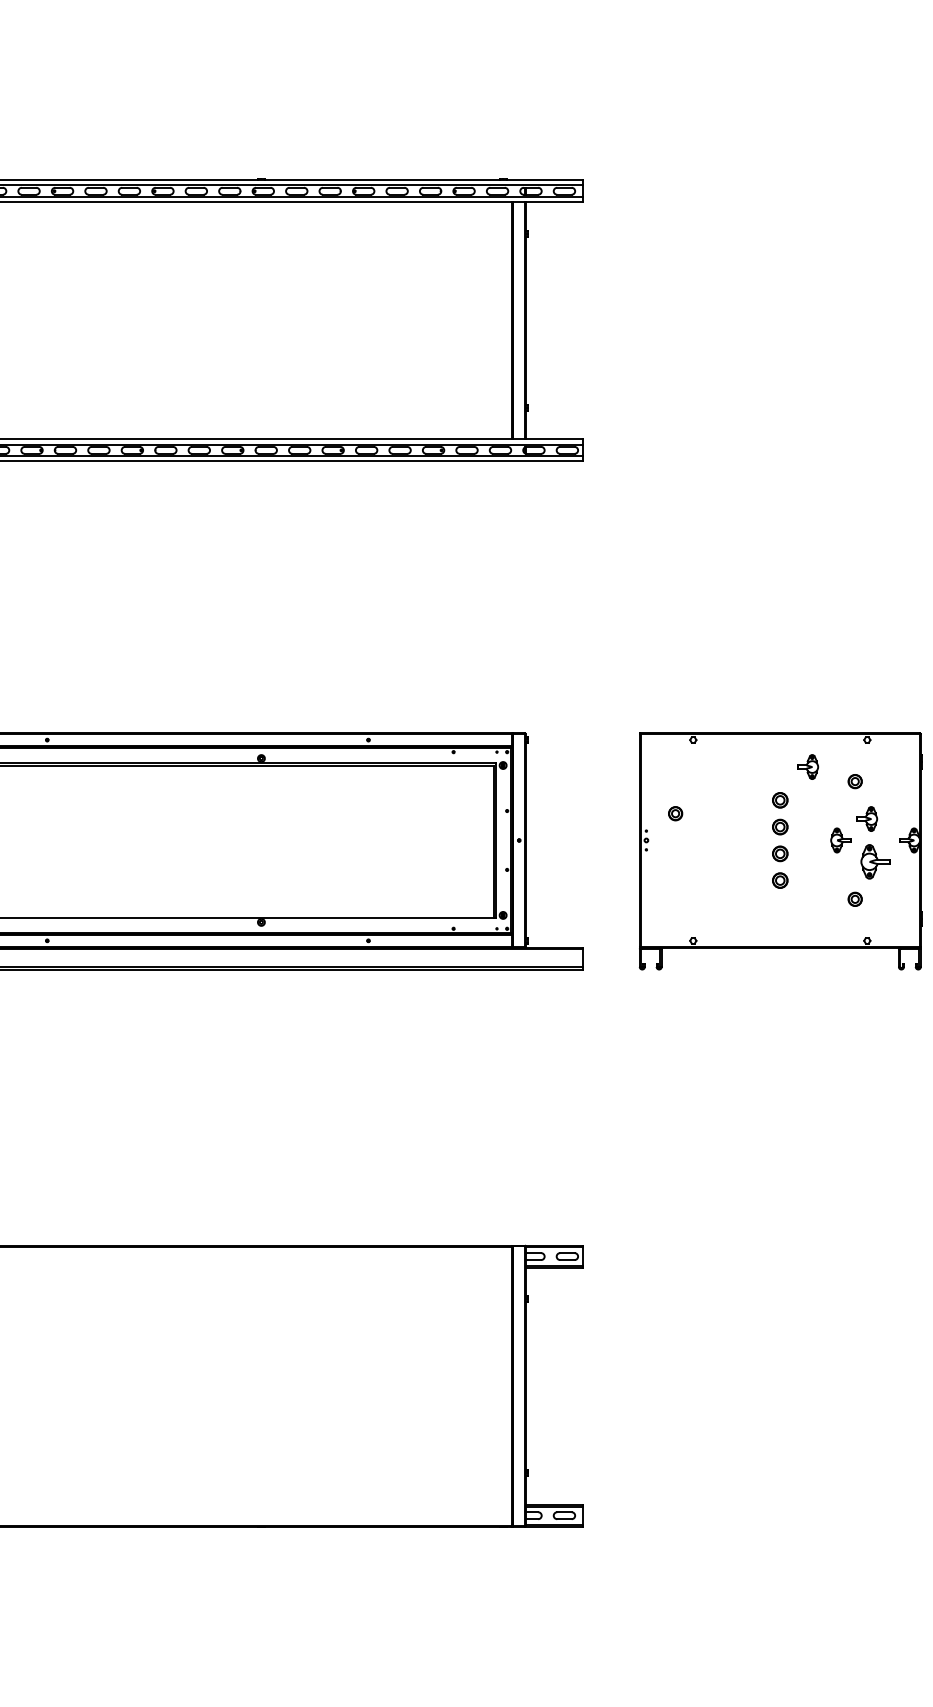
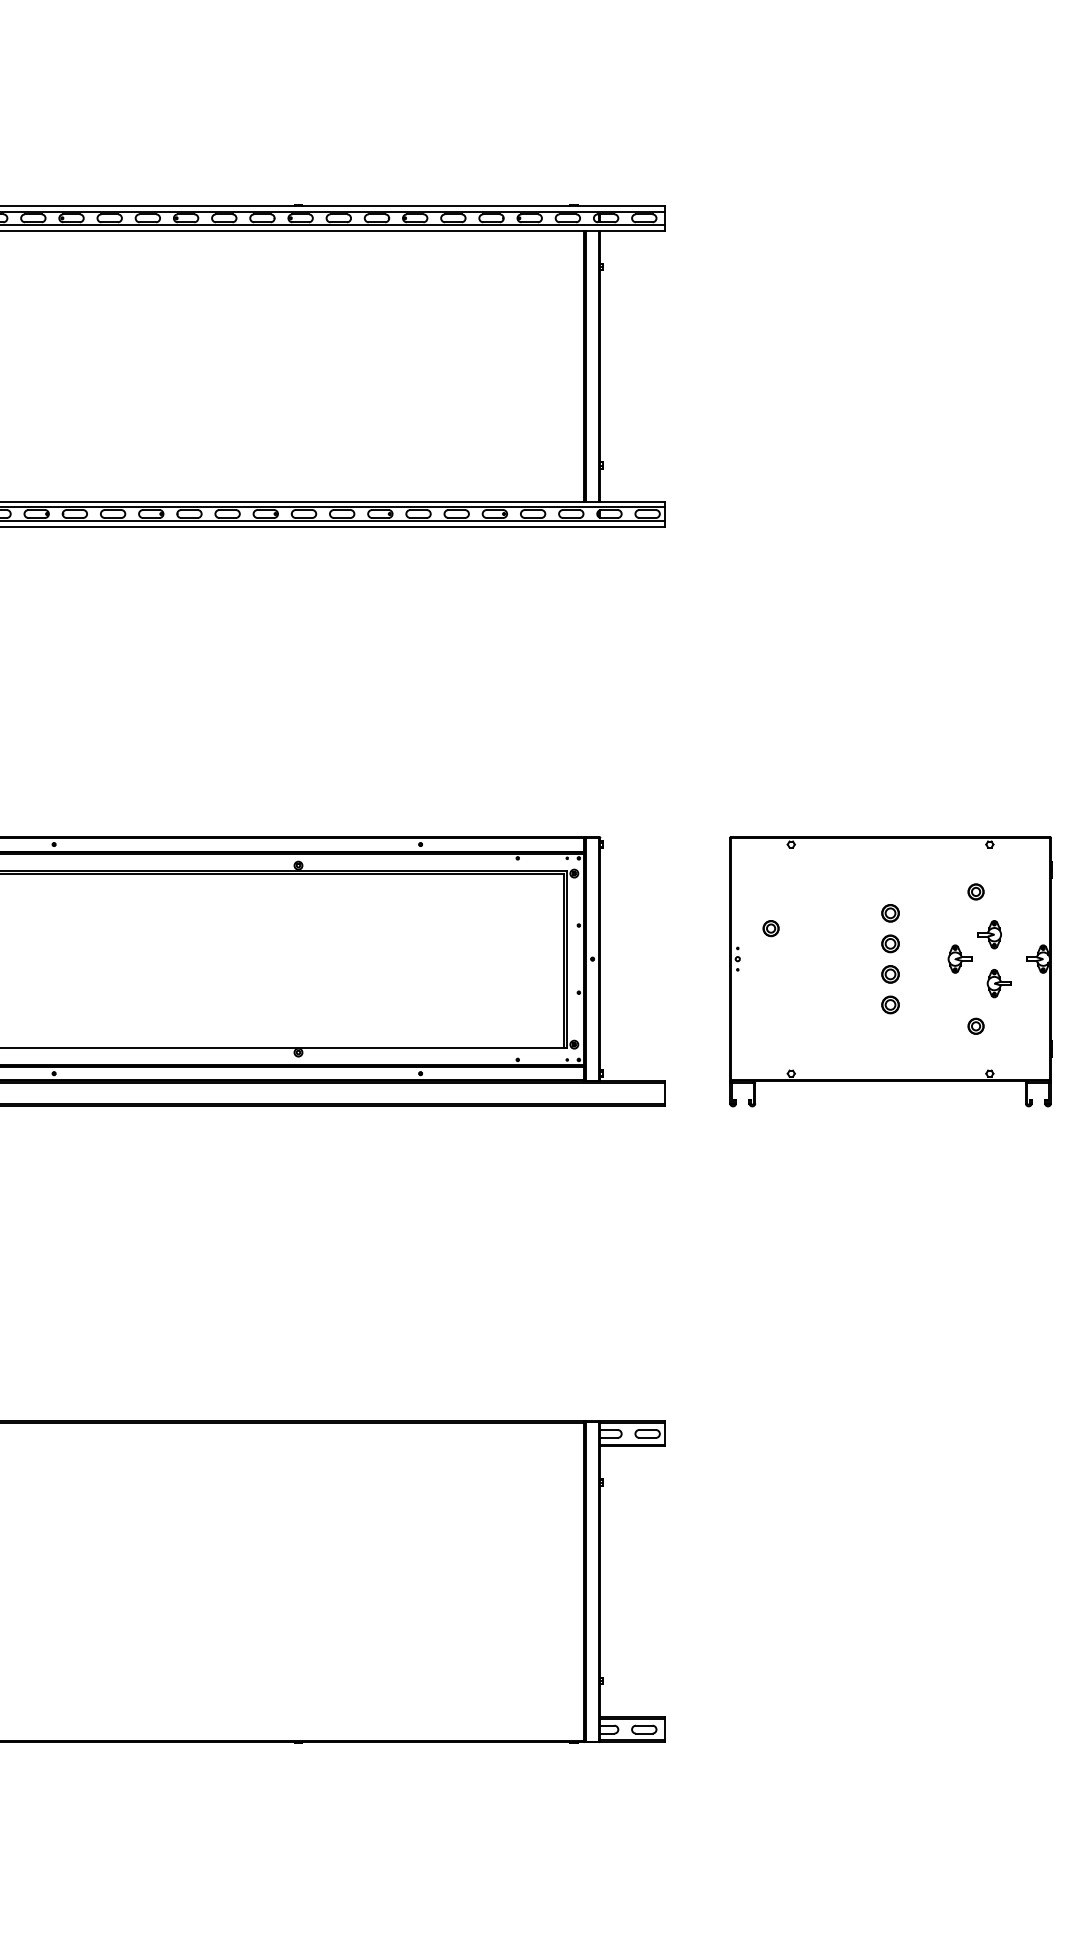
part: (808, 766) -> (922, 874), removed
part: (875, 861) -> (999, 983), size x0.71

